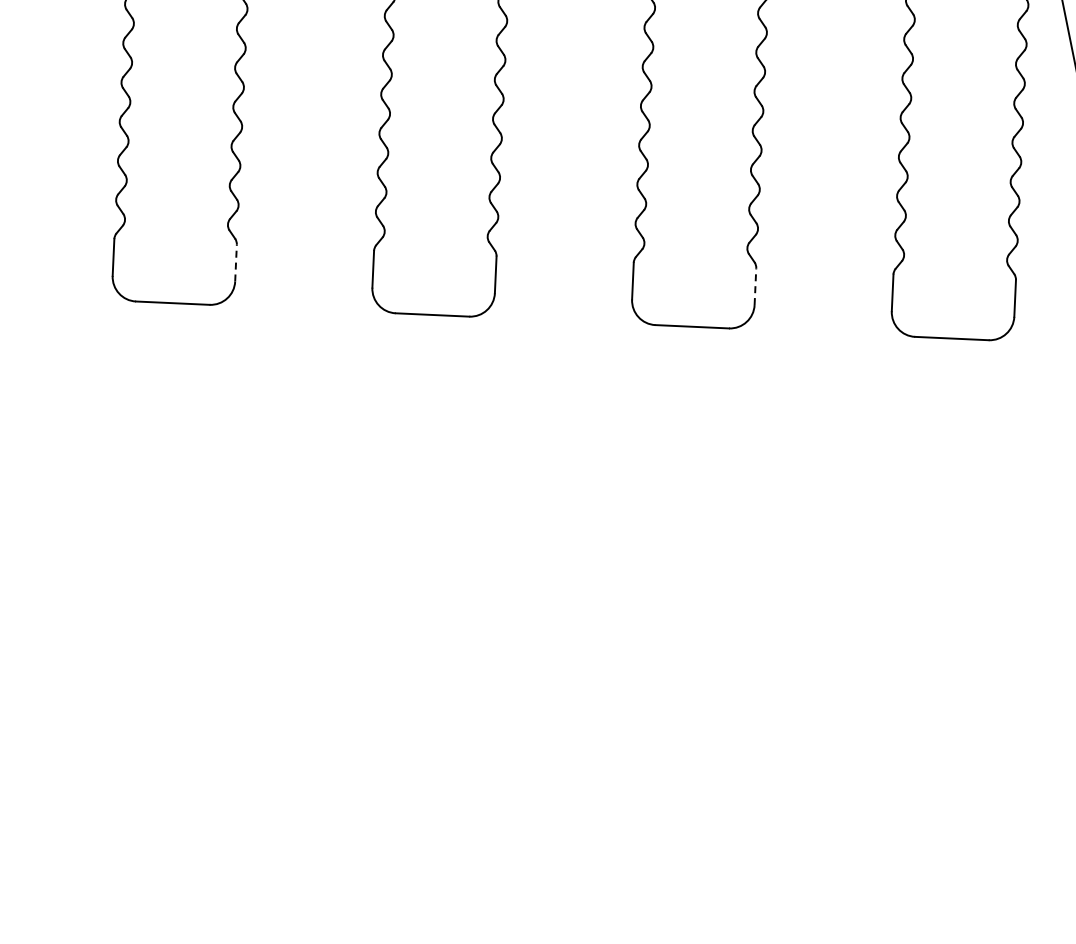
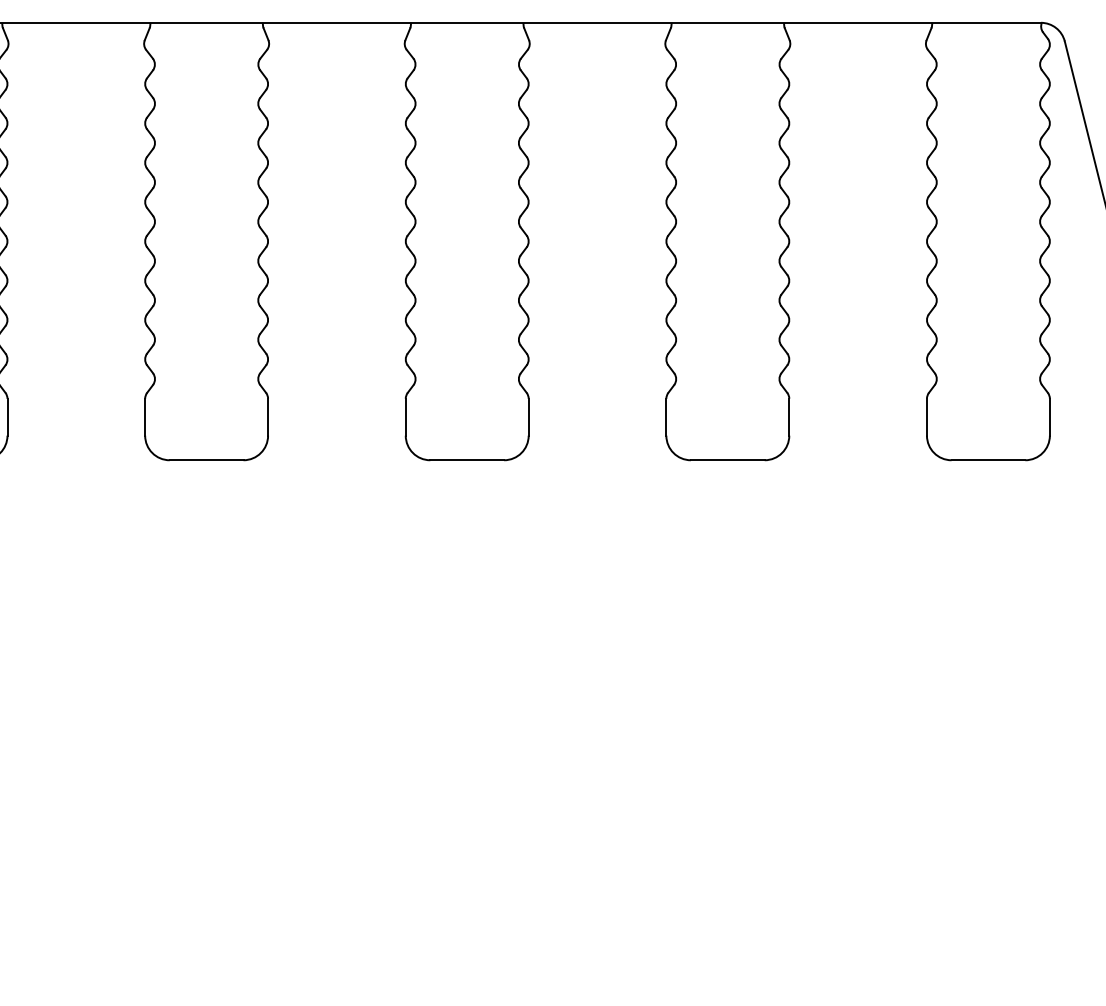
line: (236, 262) -> (268, 416), dashed -> solid
line: (755, 285) -> (789, 416), dashed -> solid

